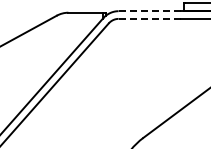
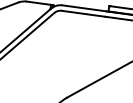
line: (149, 11) -> (84, 8), dashed -> solid
line: (149, 18) -> (83, 13), dashed -> solid

